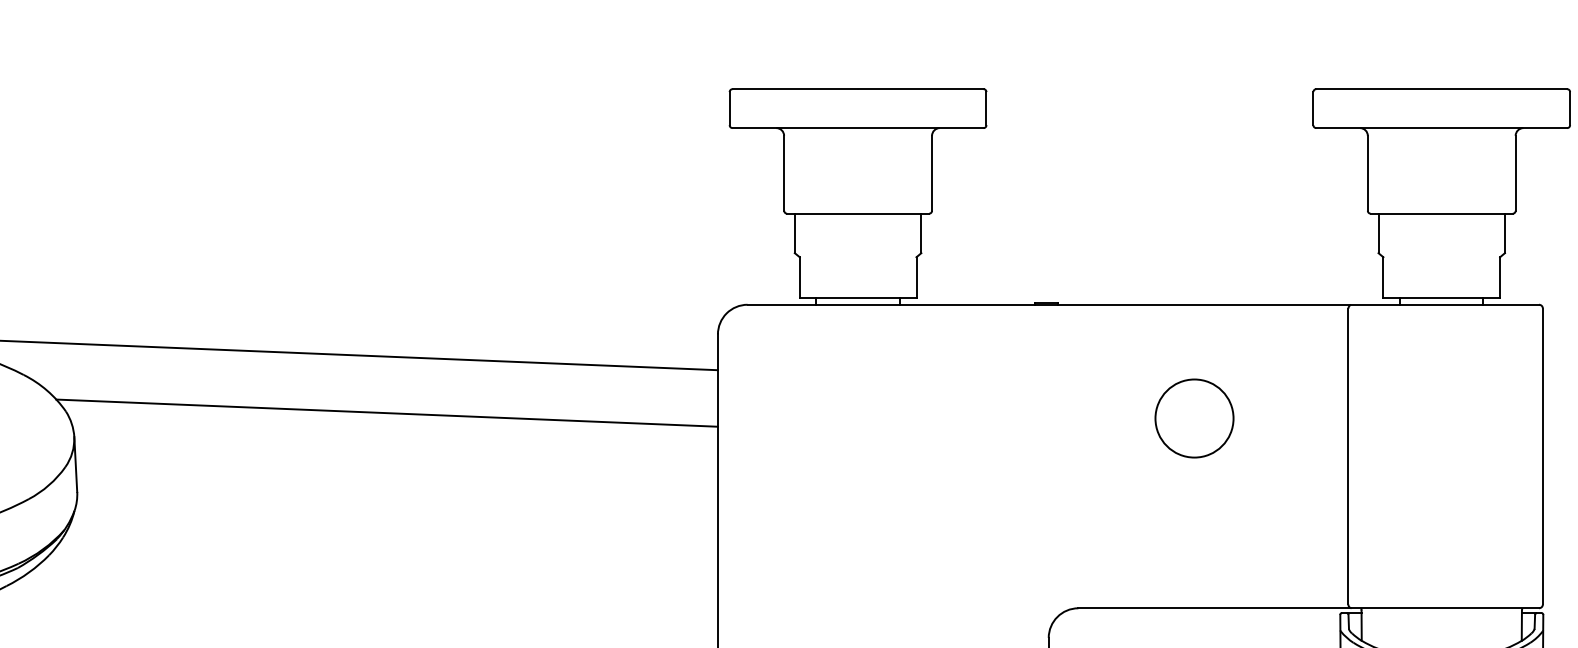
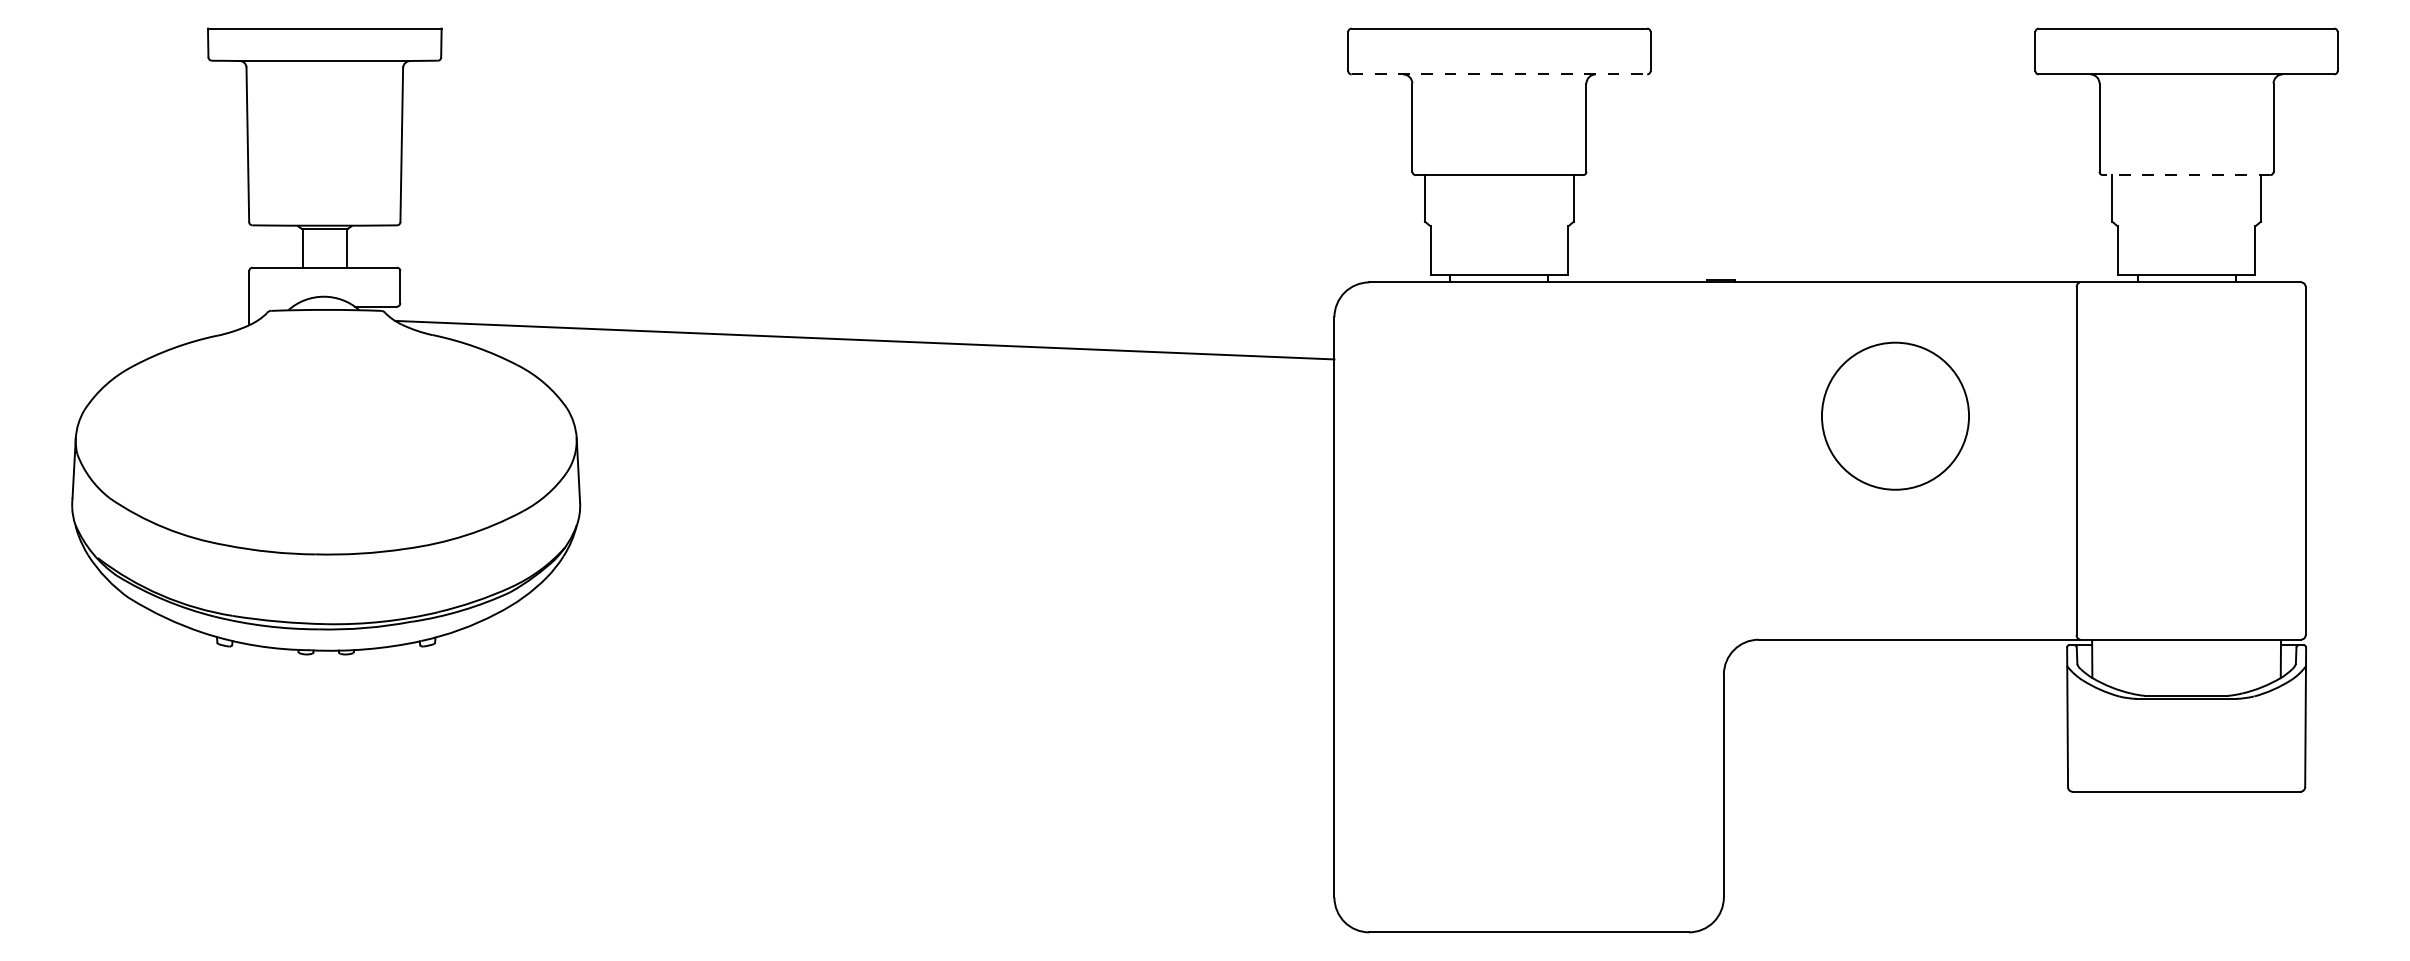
line: (858, 128) -> (1499, 74), solid -> dashed
line: (1441, 213) -> (2186, 175), solid -> dashed
line: (386, 413) -> (944, 410), removed
circle: (1194, 418) -> (1895, 416), size x1.6

